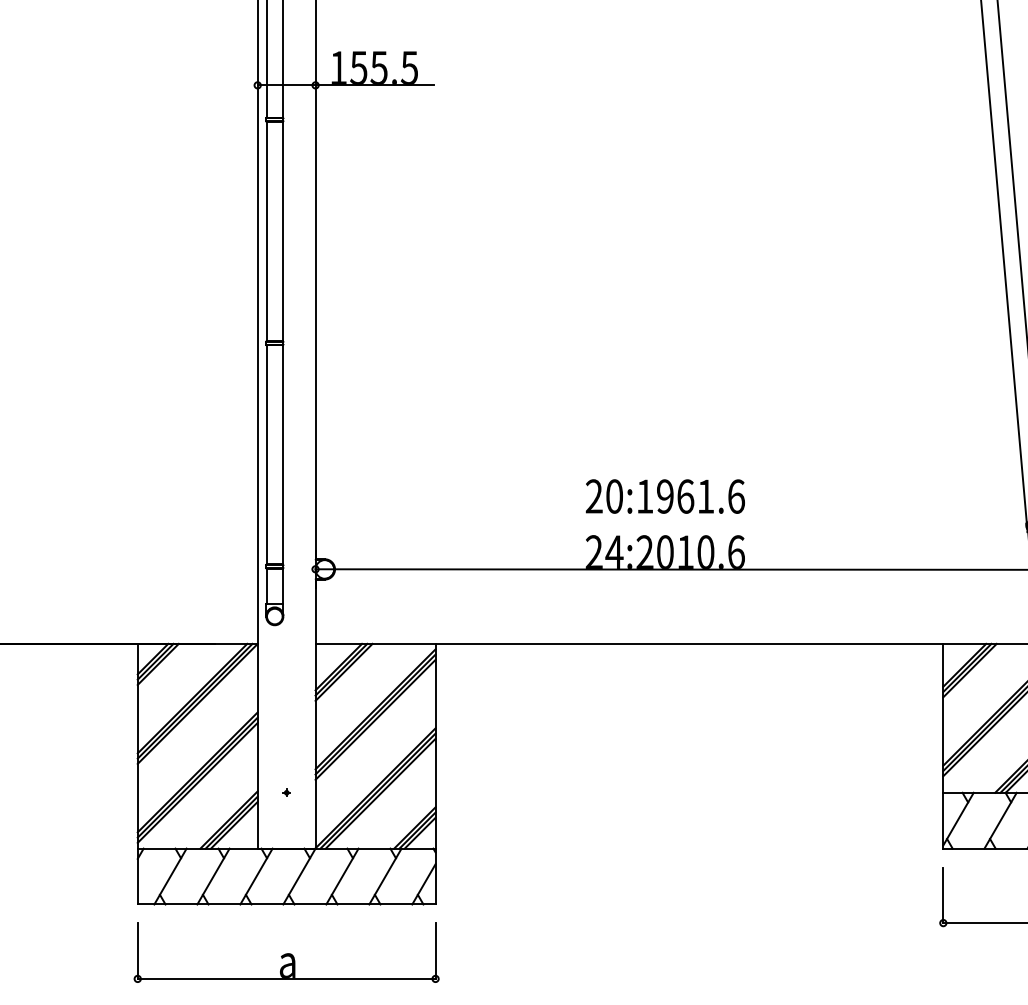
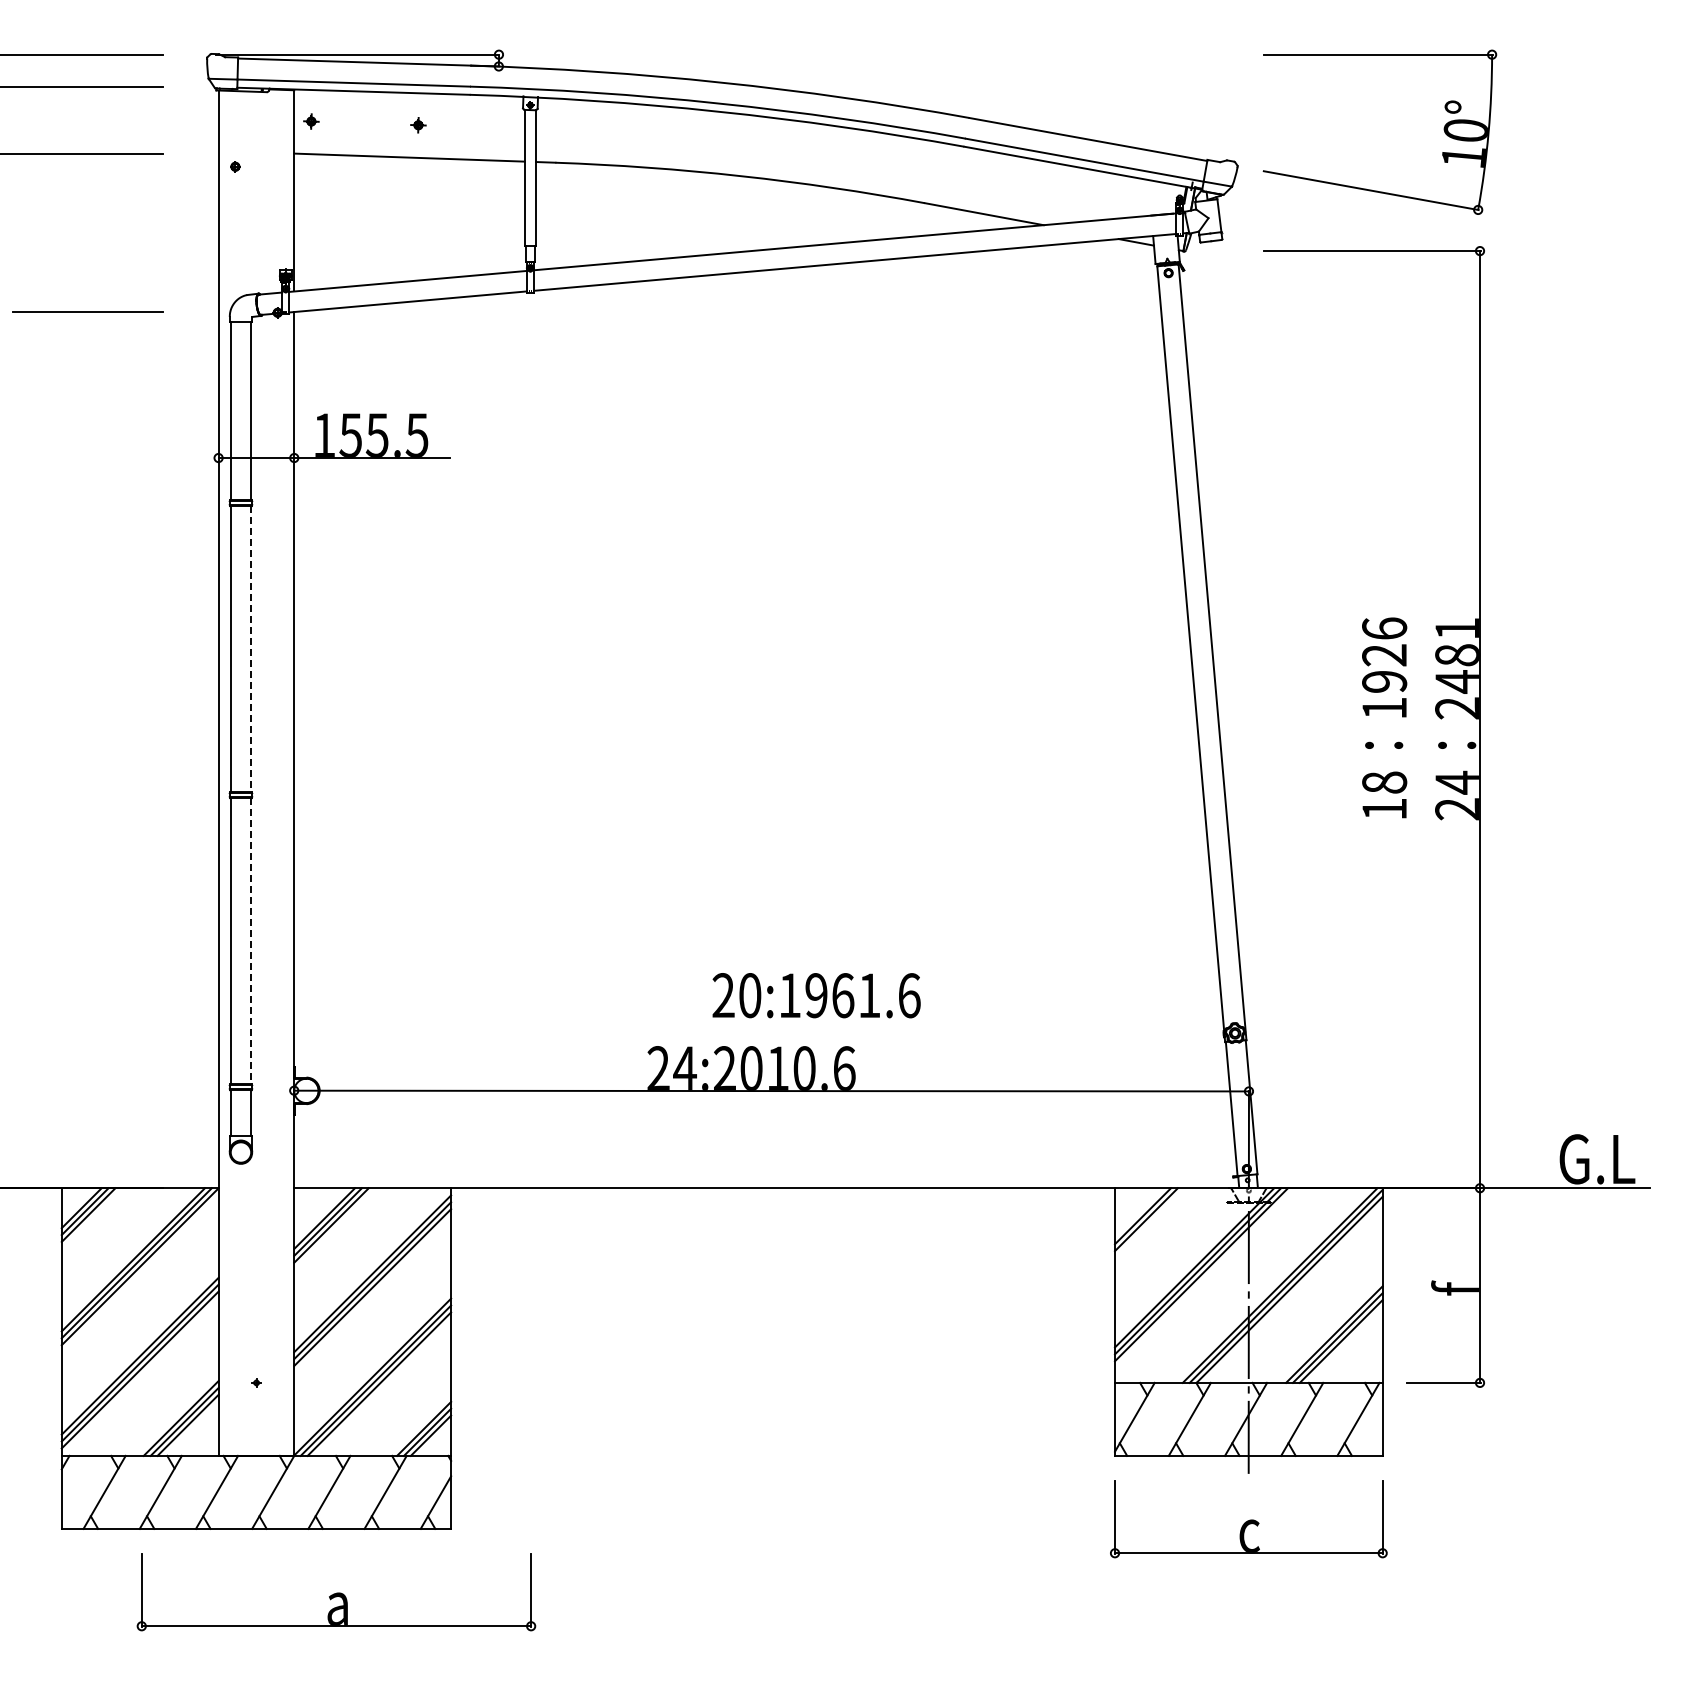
line: (282, 231) -> (251, 649), solid -> dashed
line: (282, 455) -> (251, 941), solid -> dashed
text: (665, 496) -> (816, 995), moved
line: (969, 670) -> (1149, 1223), removed
part: (286, 953) -> (336, 1592), moved

